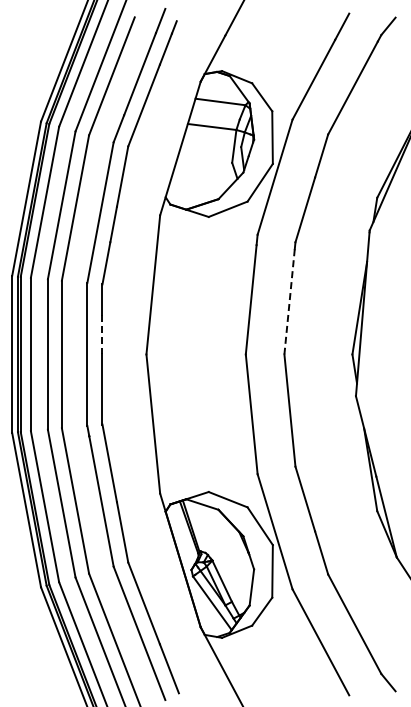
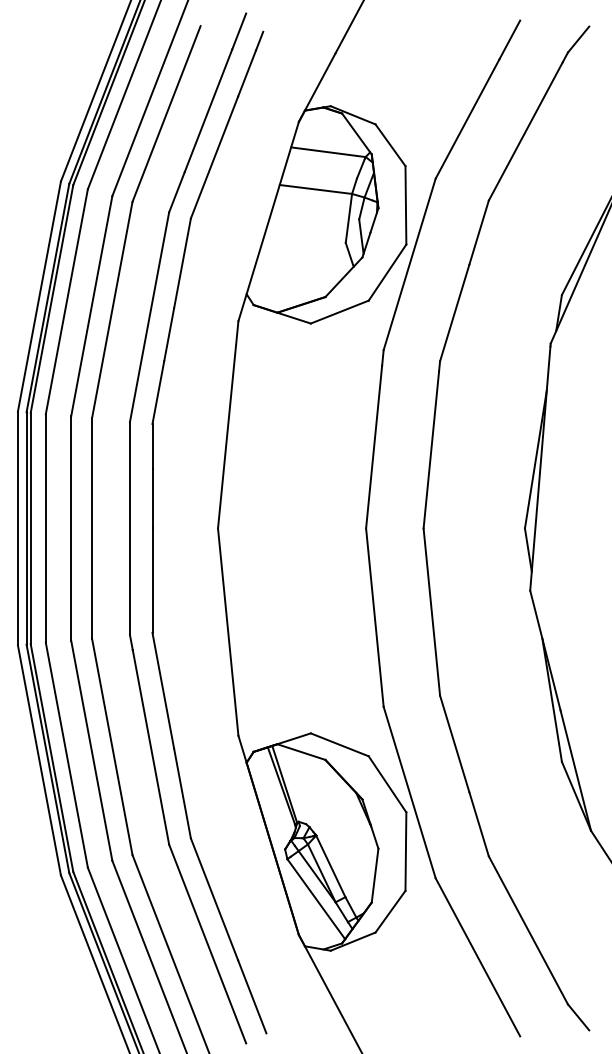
line: (289, 301) -> (431, 449), dashed -> solid
line: (102, 334) -> (152, 498), dashed -> solid

